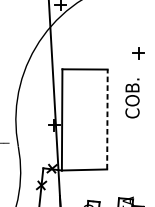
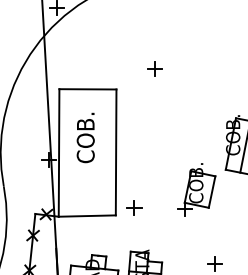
text: (132, 98) -> (85, 137), moved
line: (107, 119) -> (116, 152), dashed -> solid
part: (121, 163) -> (134, 207), added

